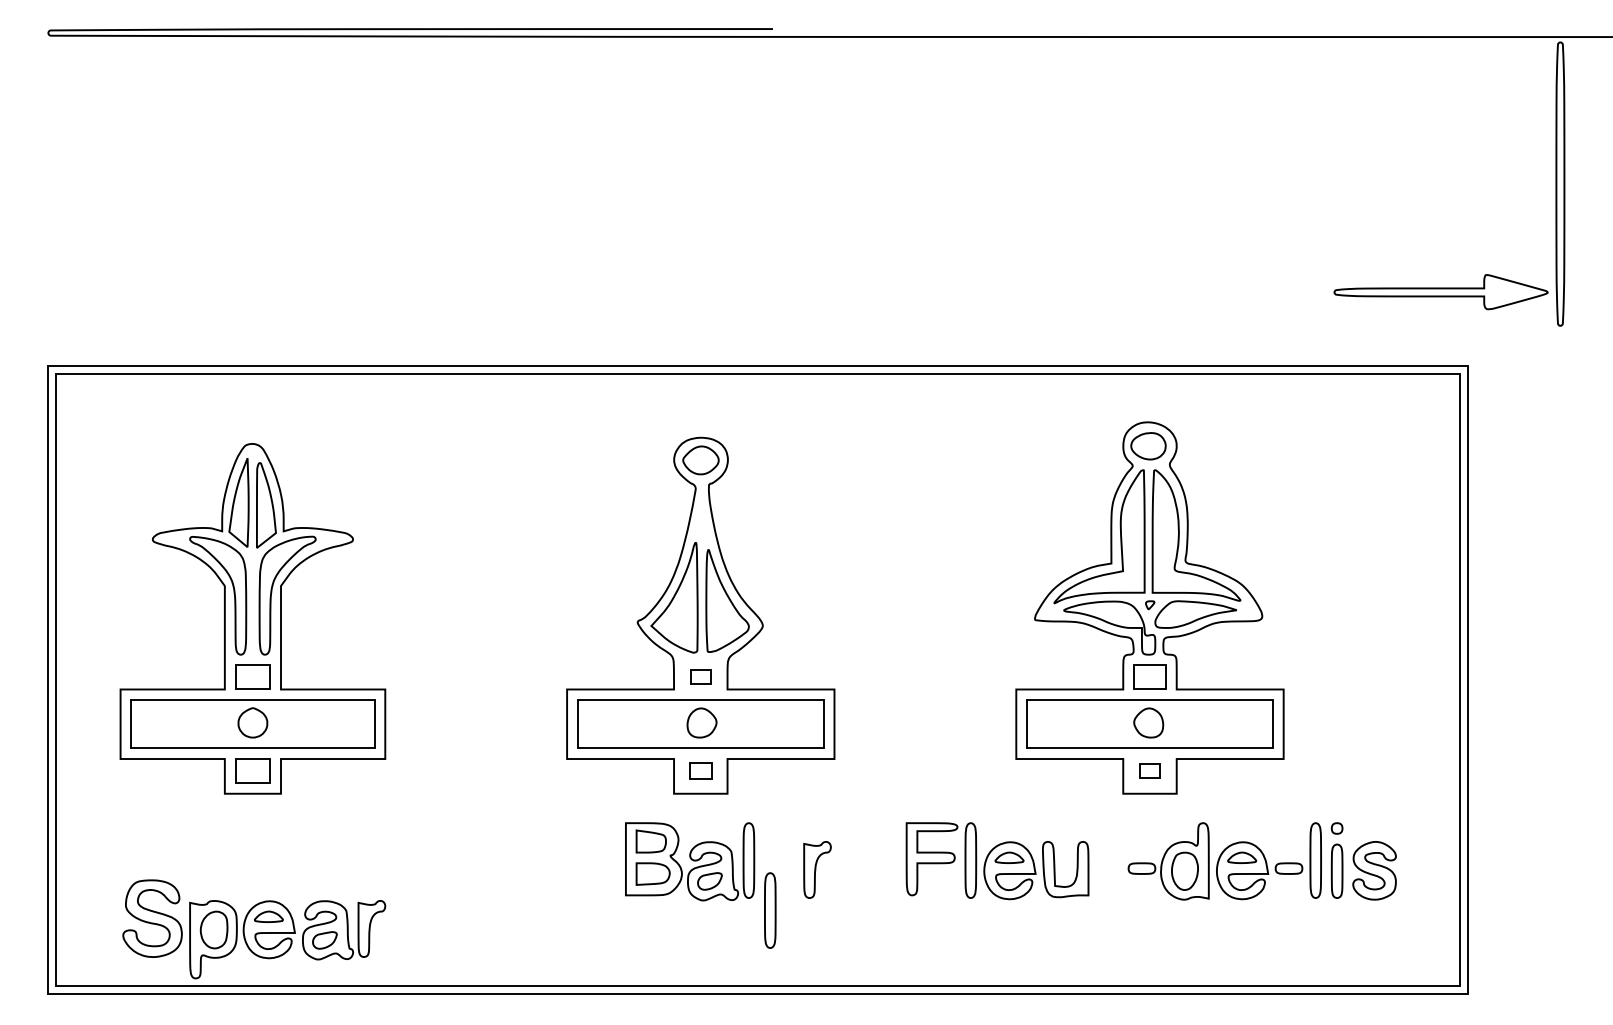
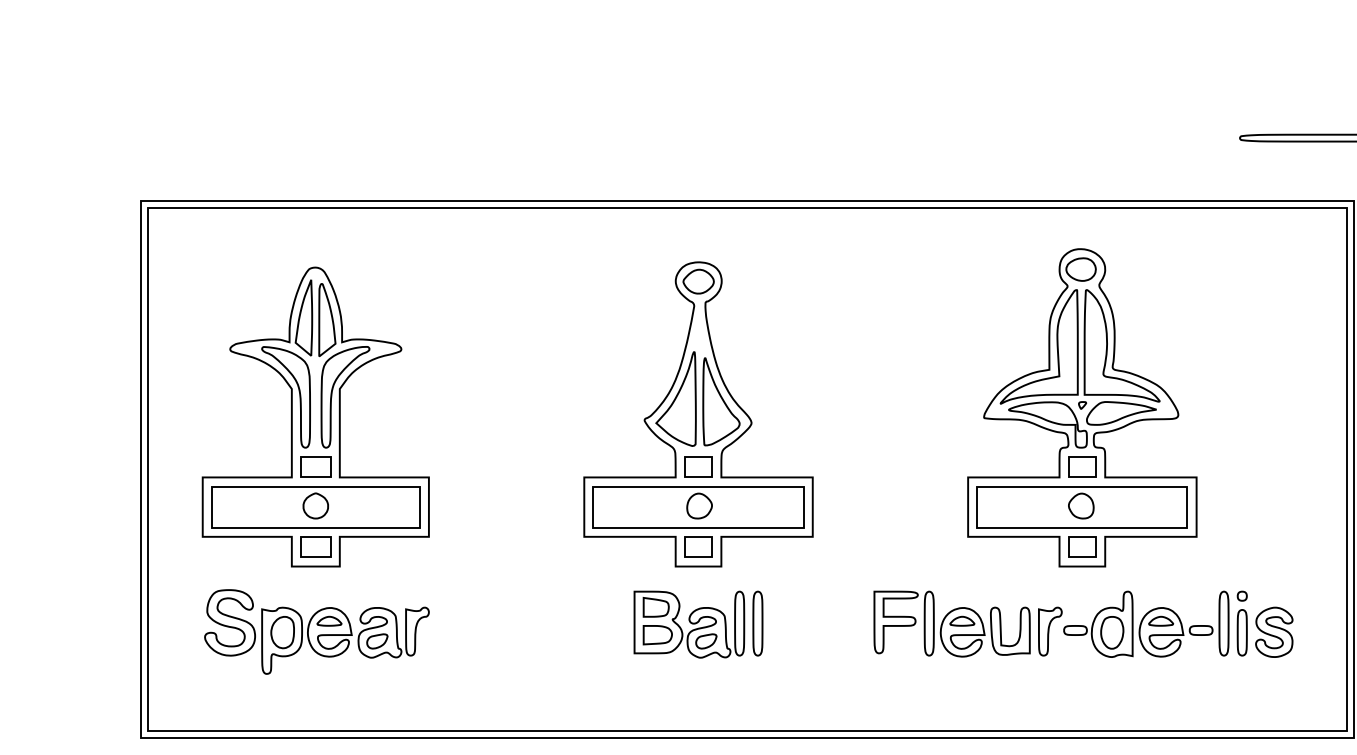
part: (700, 676) -> (698, 466), size x1.67
part: (700, 770) -> (698, 546), size x1.43
part: (1149, 770) -> (1081, 546), size x1.67
part: (817, 869) -> (1050, 631), moved
part: (770, 910) -> (758, 623), moved
part: (254, 929) -> (317, 632), moved

